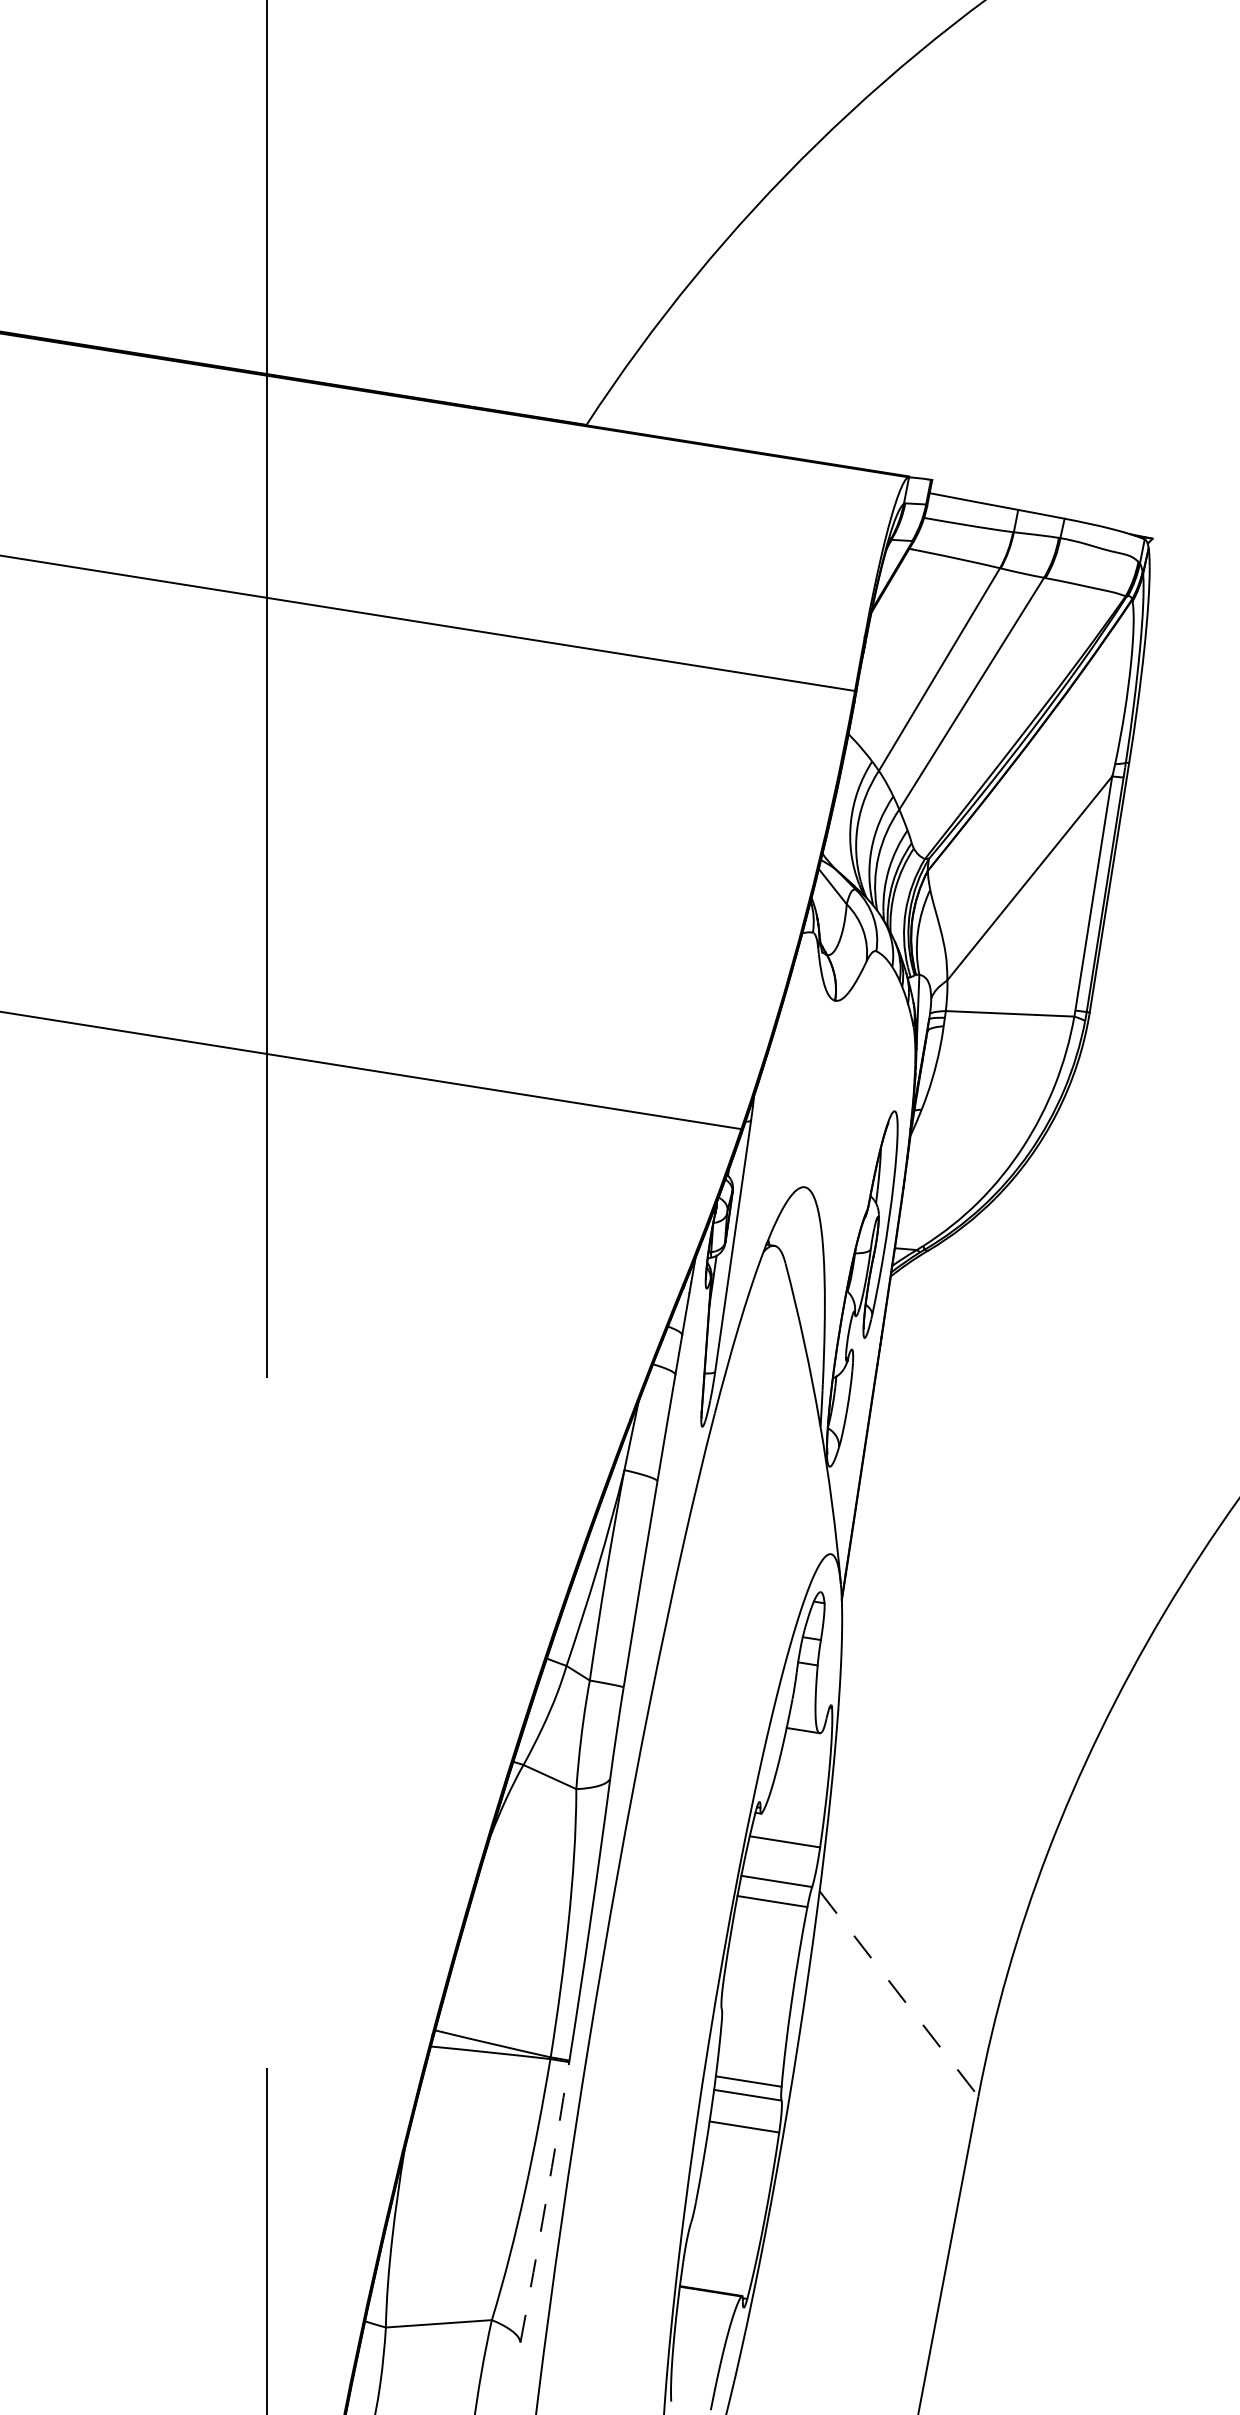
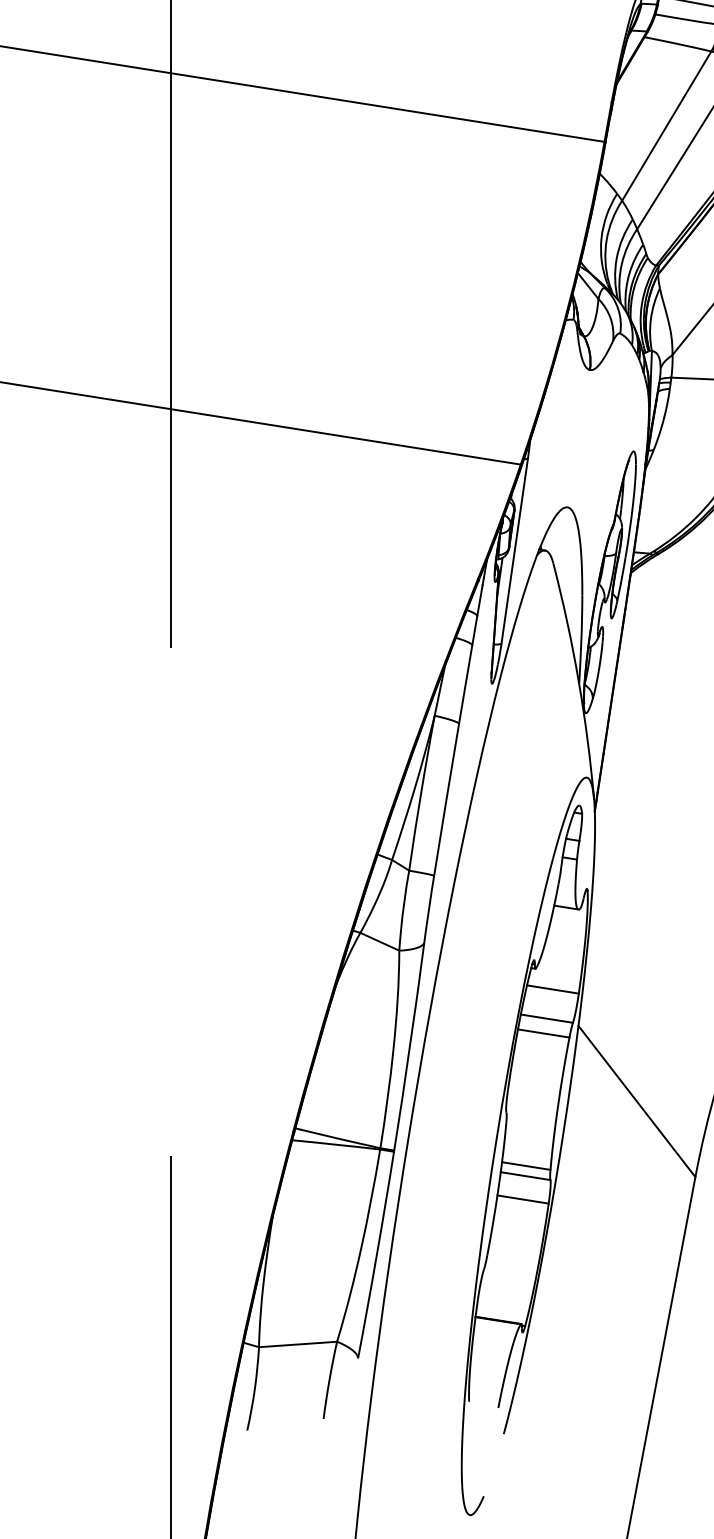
line: (899, 1993) -> (637, 1101), dashed -> solid
arc: (545, 2202) -> (376, 1255), dashed -> solid

